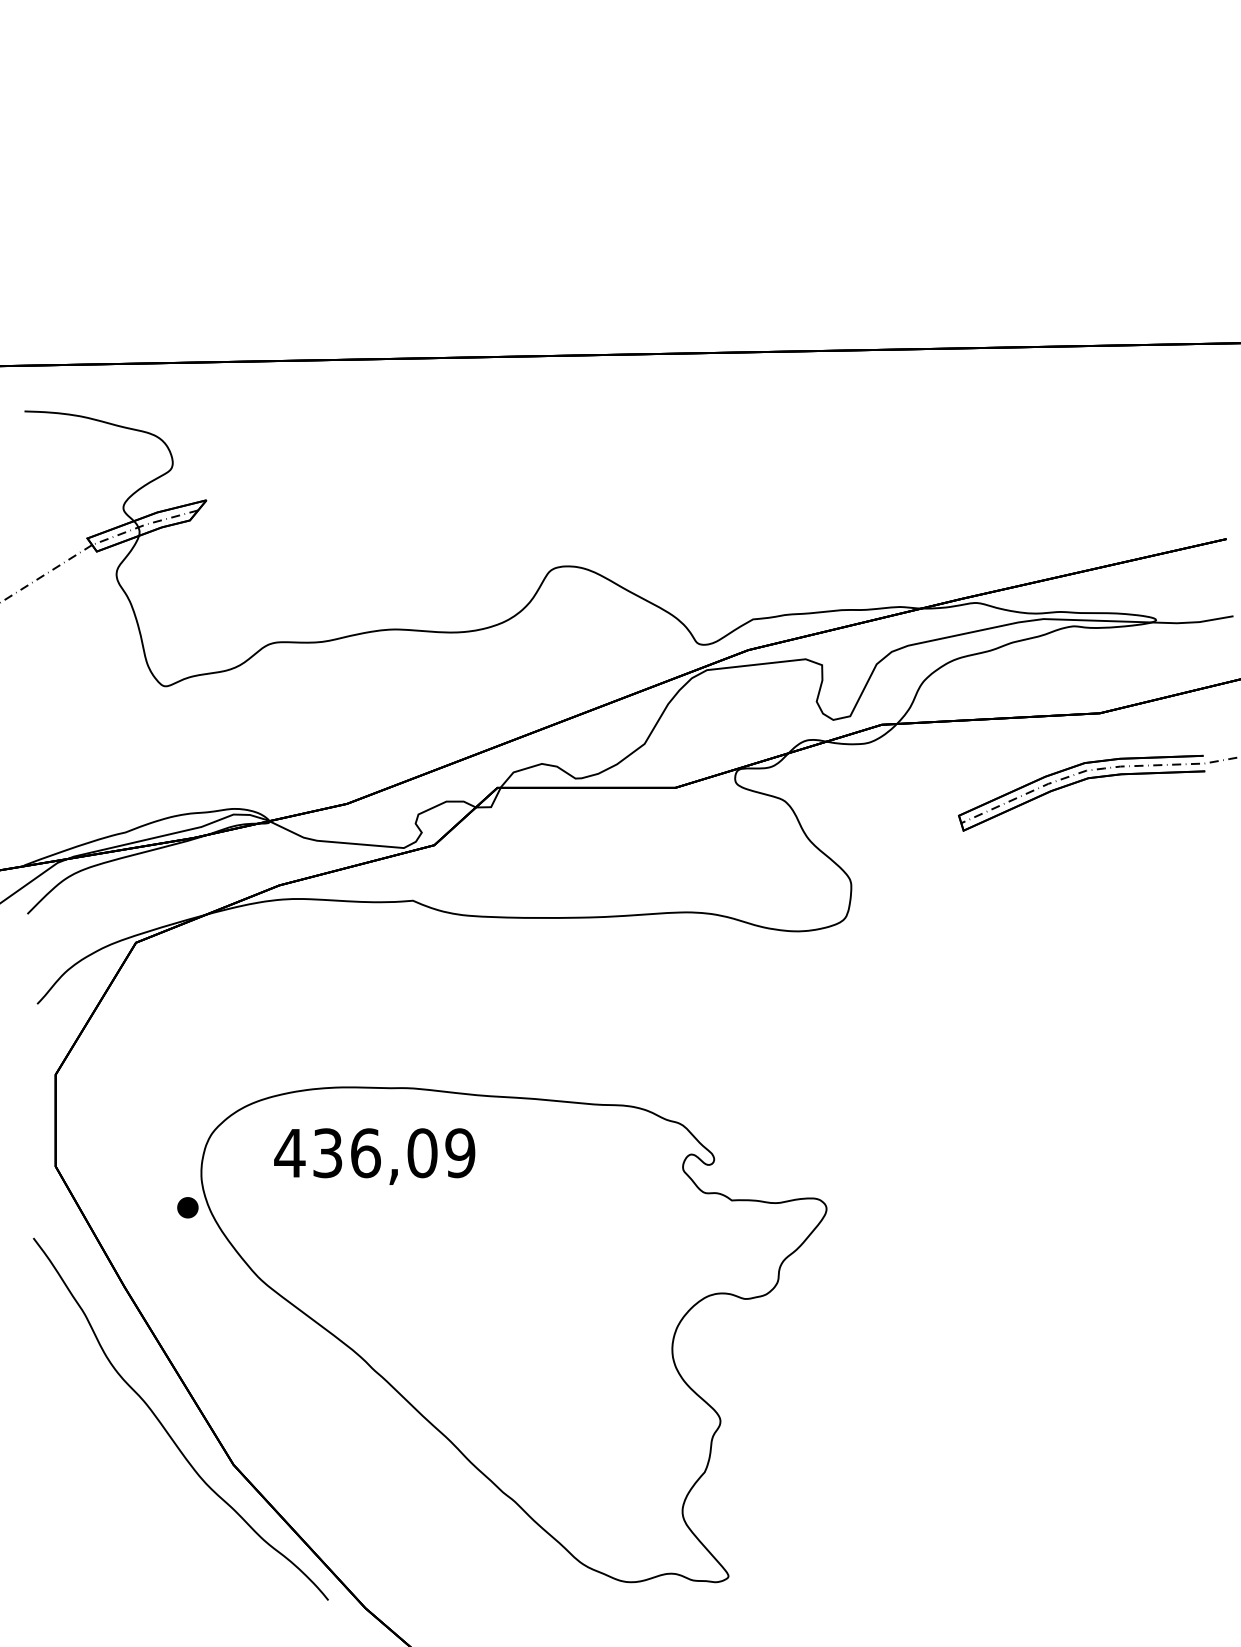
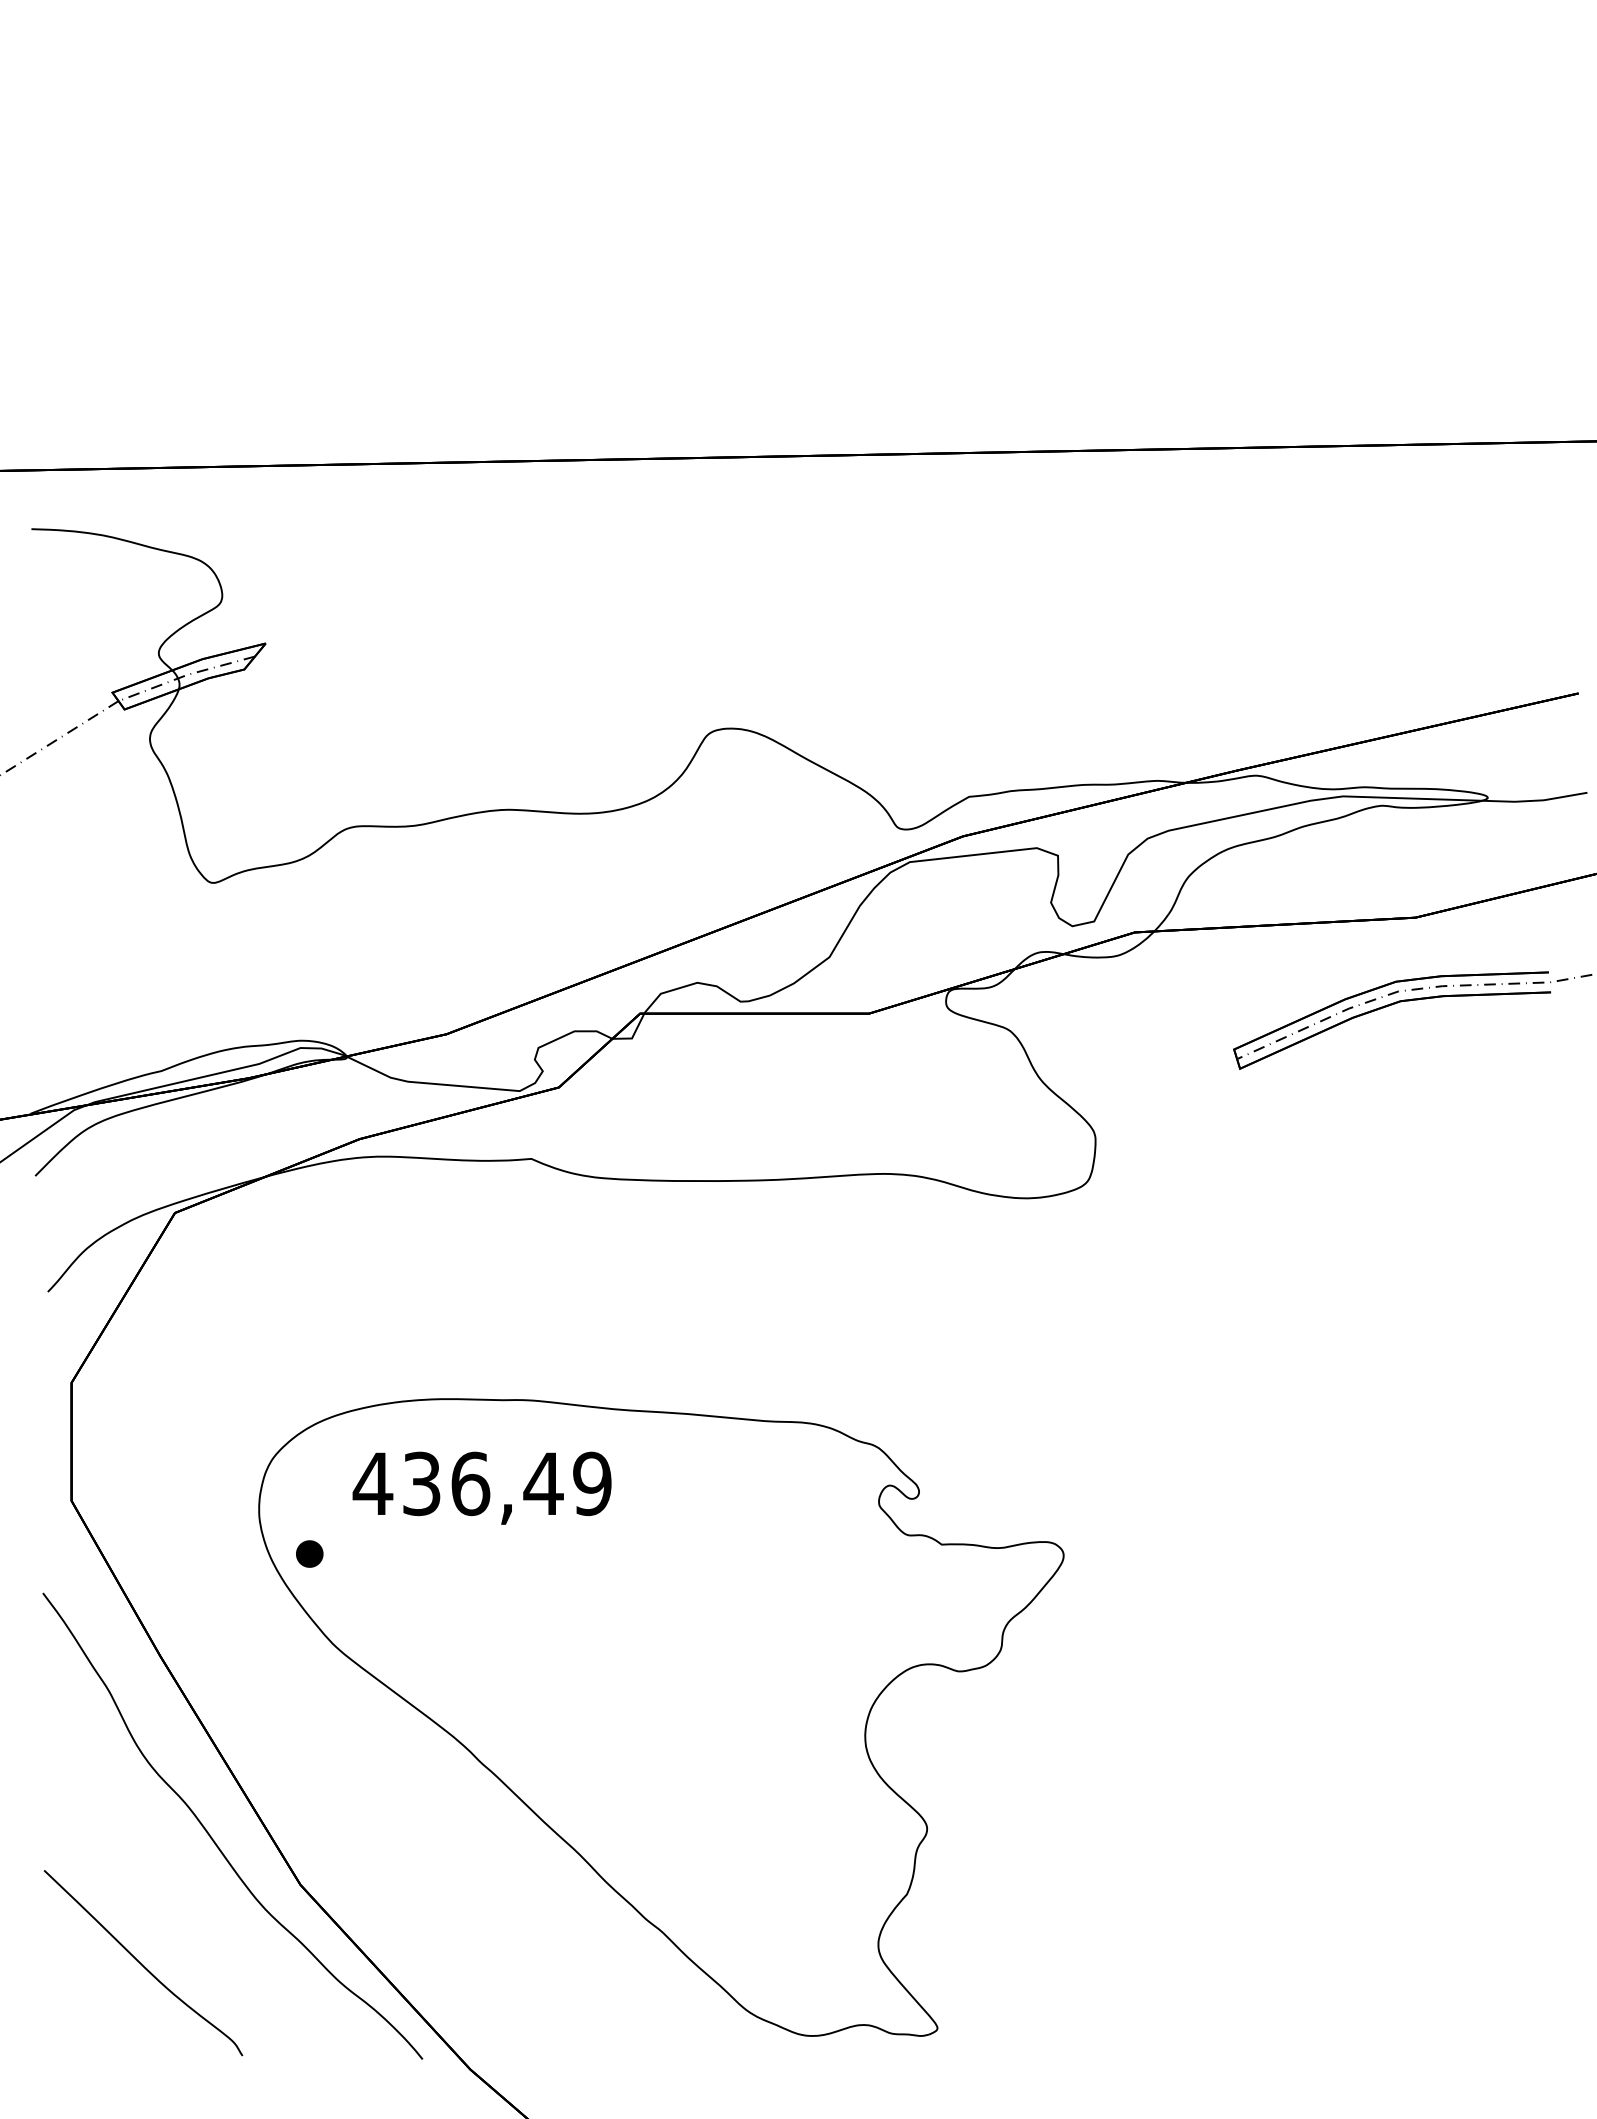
text: (422, 1152) -> (543, 1483), 436,09 -> 436,49
part: (187, 1207) -> (309, 1553), moved
curve: (110, 1526) -> (142, 1964), added

